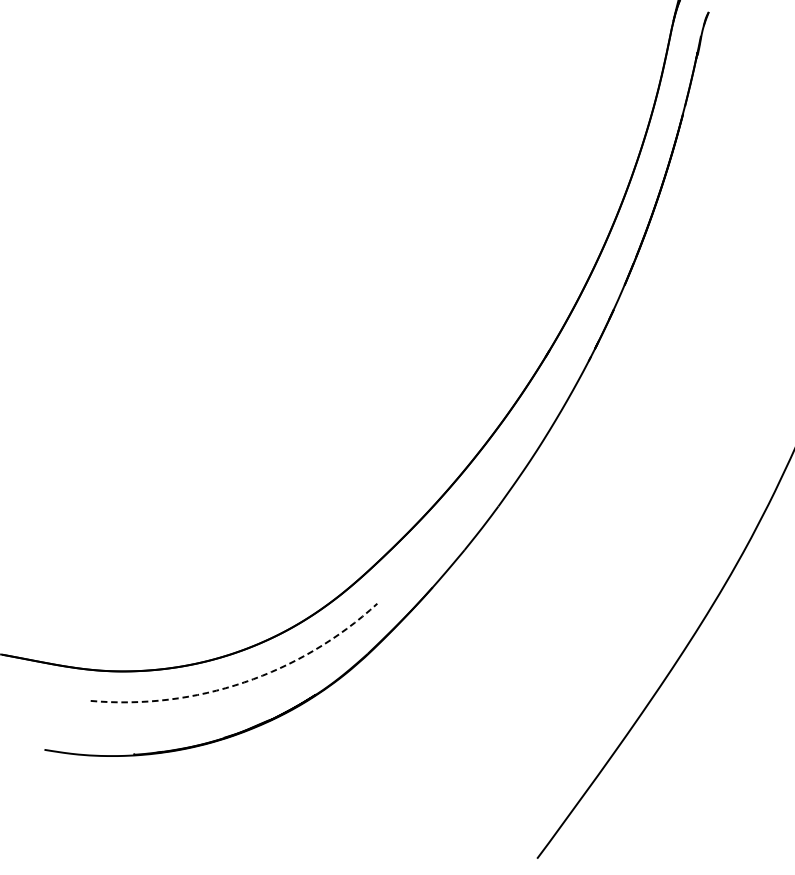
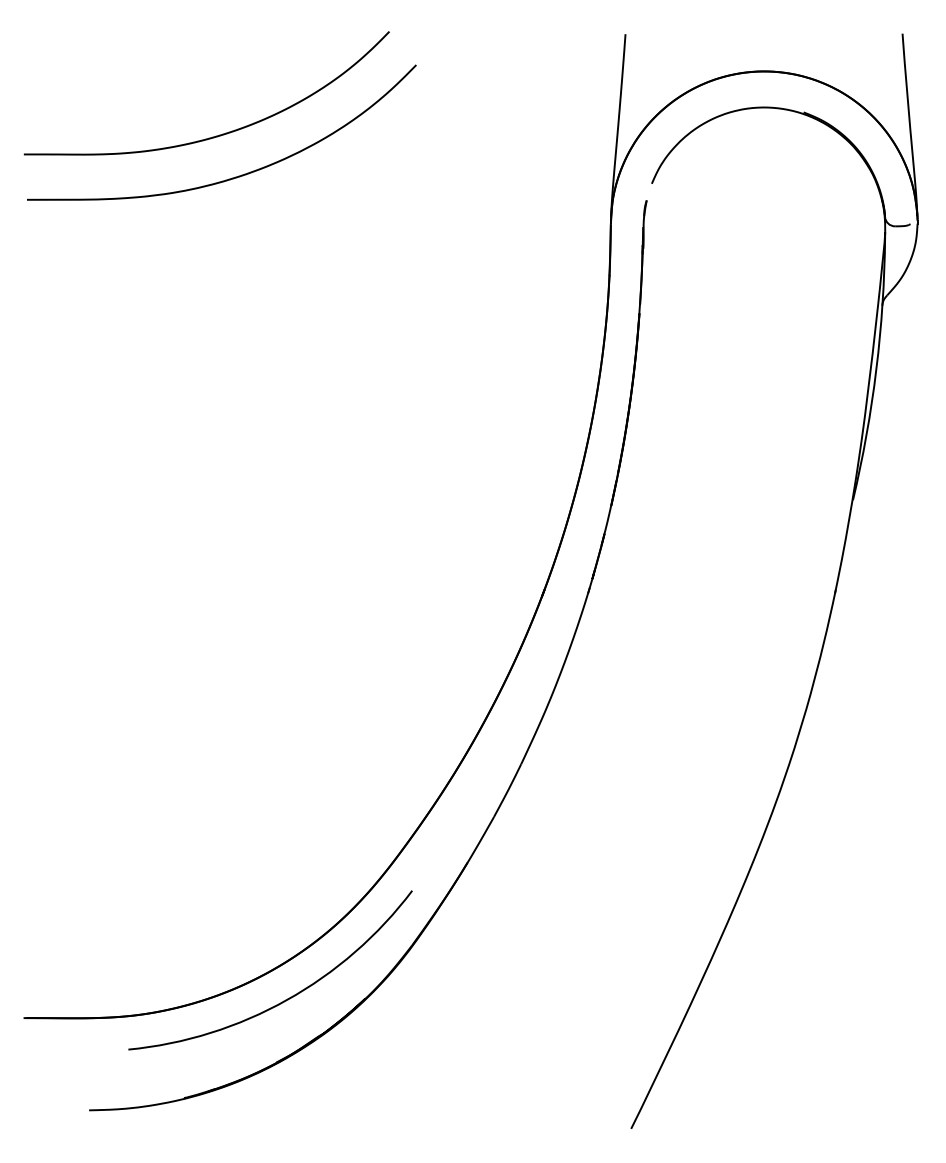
arc: (244, 682) -> (287, 1000), dashed -> solid

